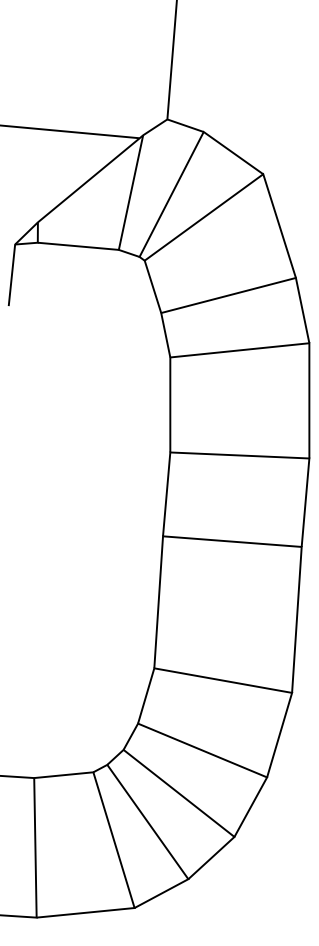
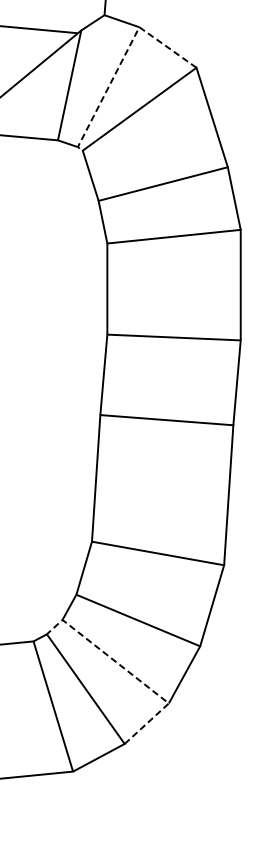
line: (186, 165) -> (122, 59), solid -> dashed
line: (194, 805) -> (130, 673), solid -> dashed

